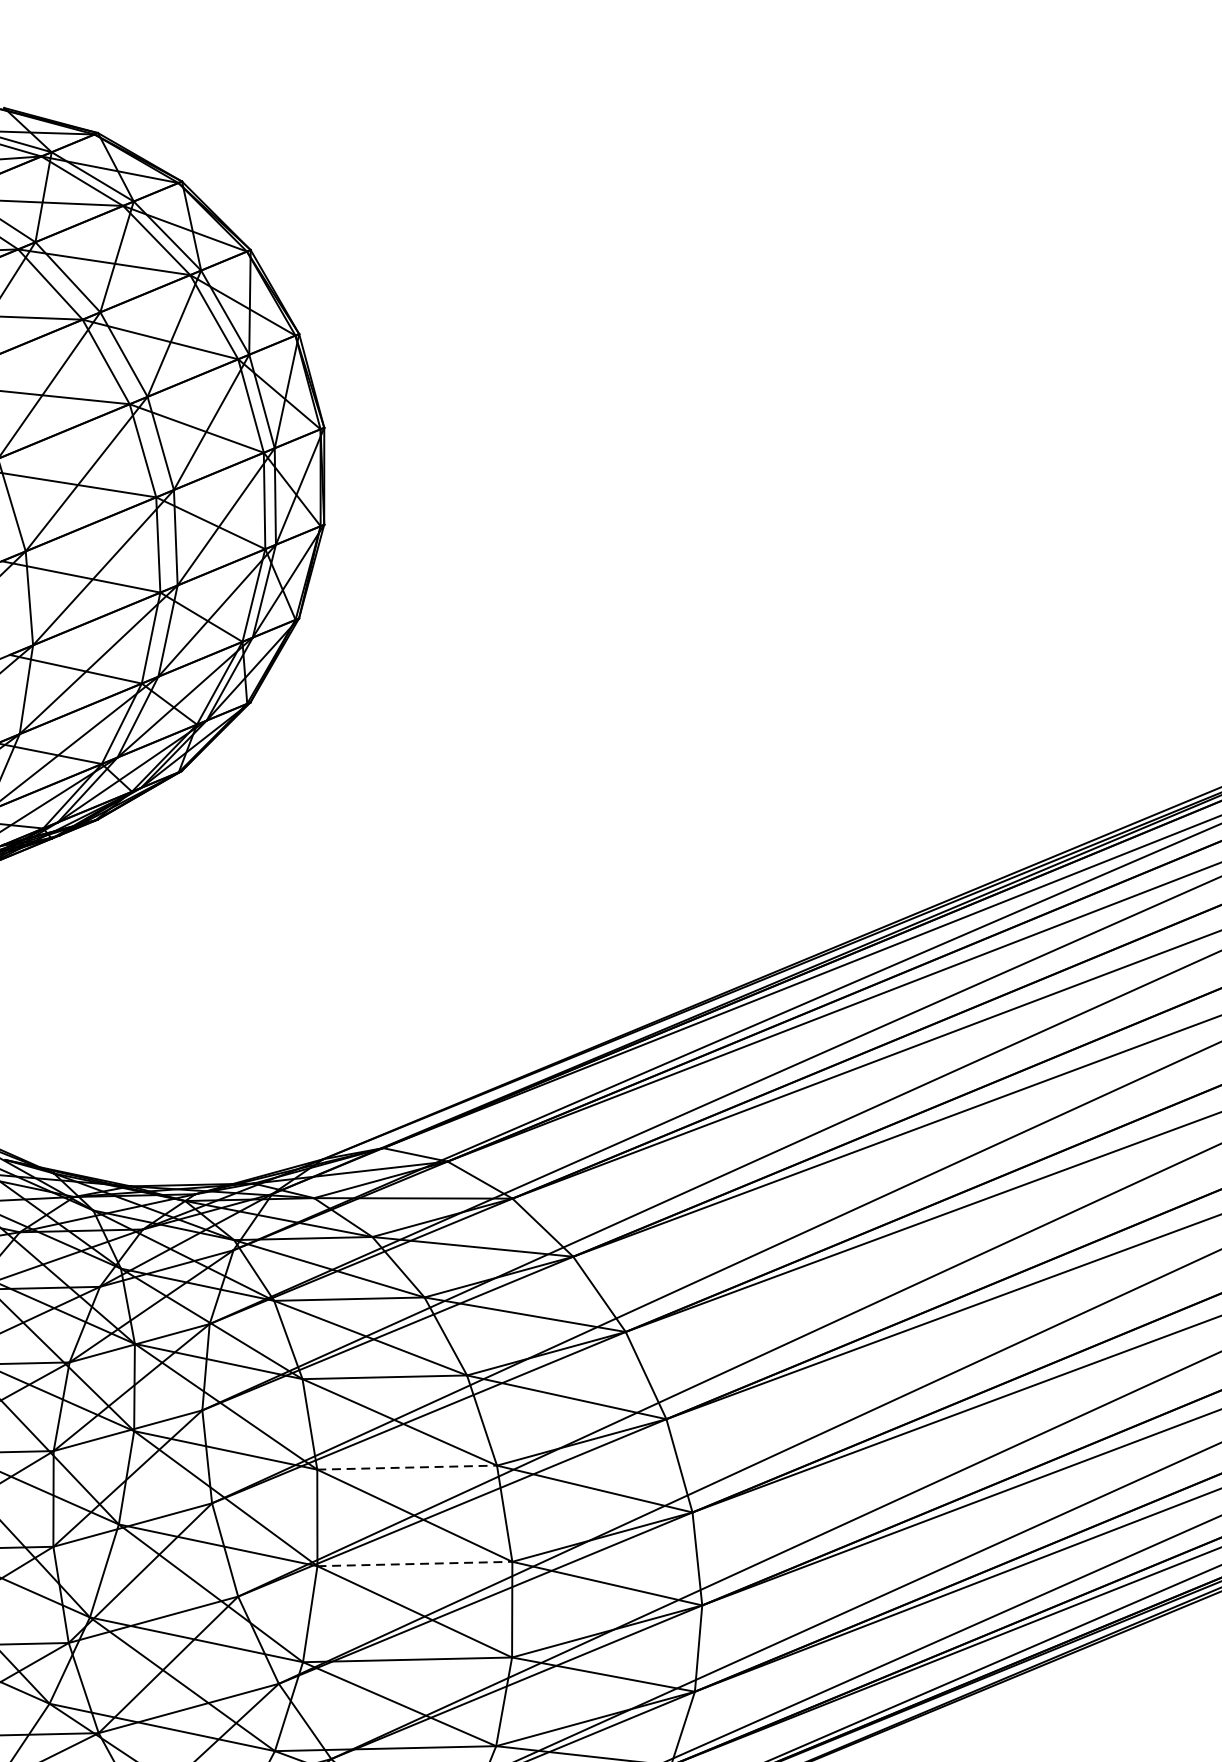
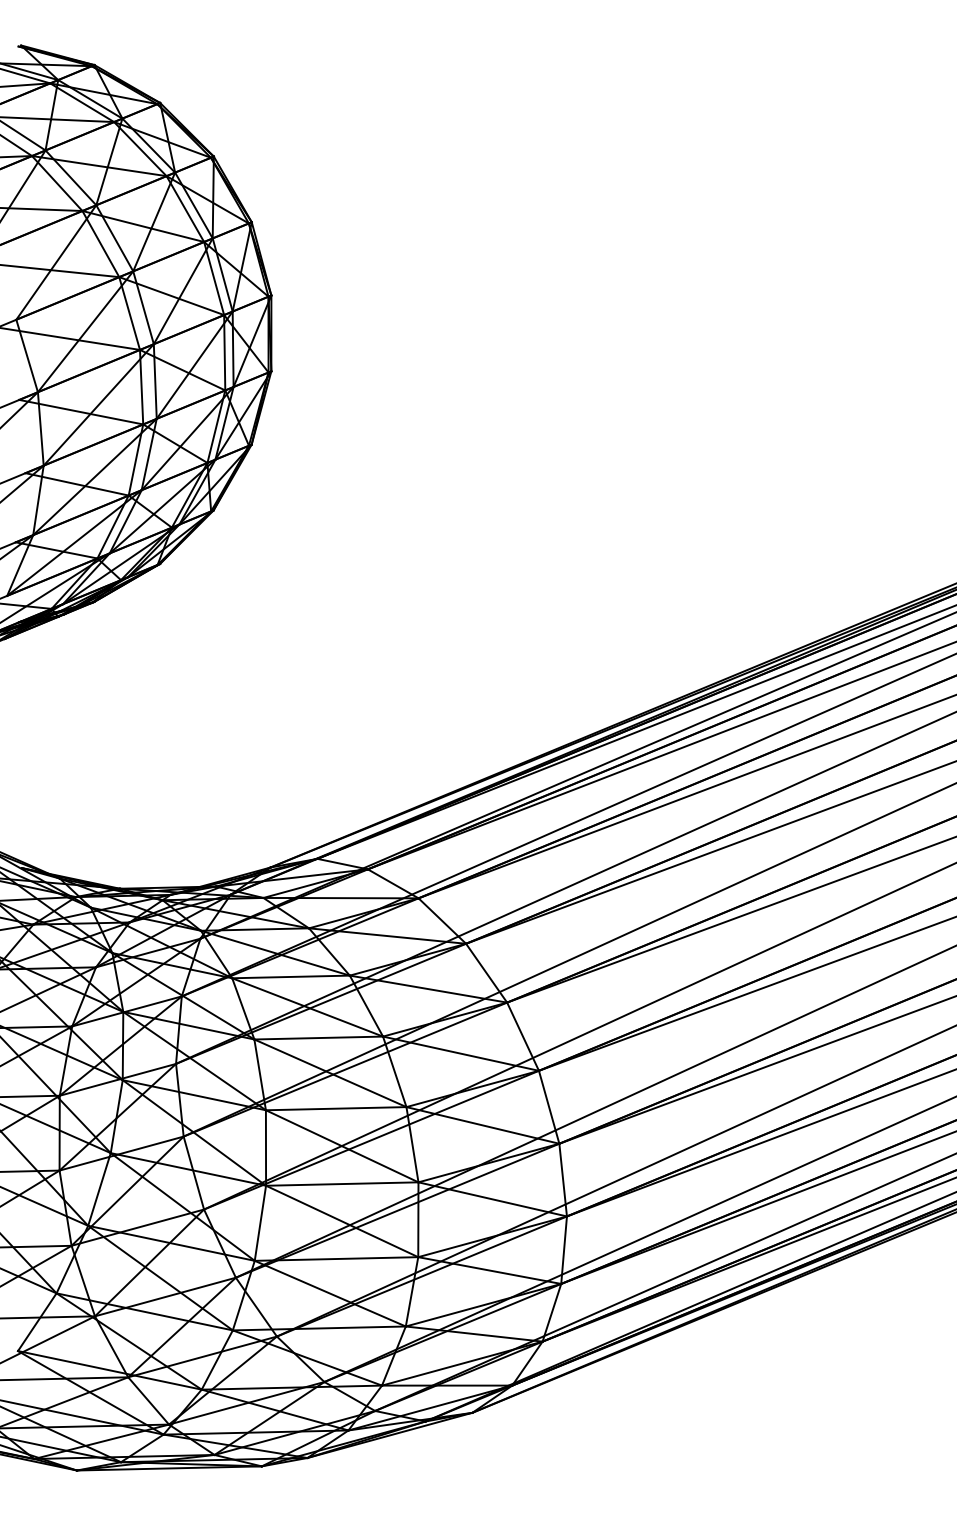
line: (407, 1467) -> (336, 1108), dashed -> solid
line: (415, 1564) -> (342, 1184), dashed -> solid

